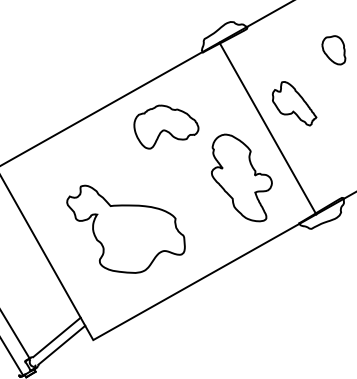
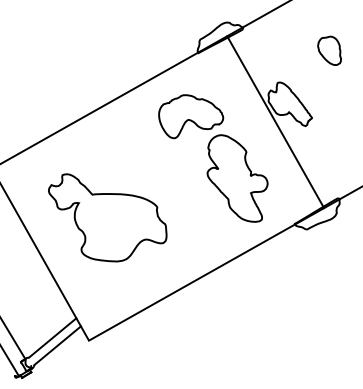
part: (166, 126) -> (191, 116), moved
line: (267, 128) -> (275, 122), moved
part: (125, 228) -> (107, 217), moved

